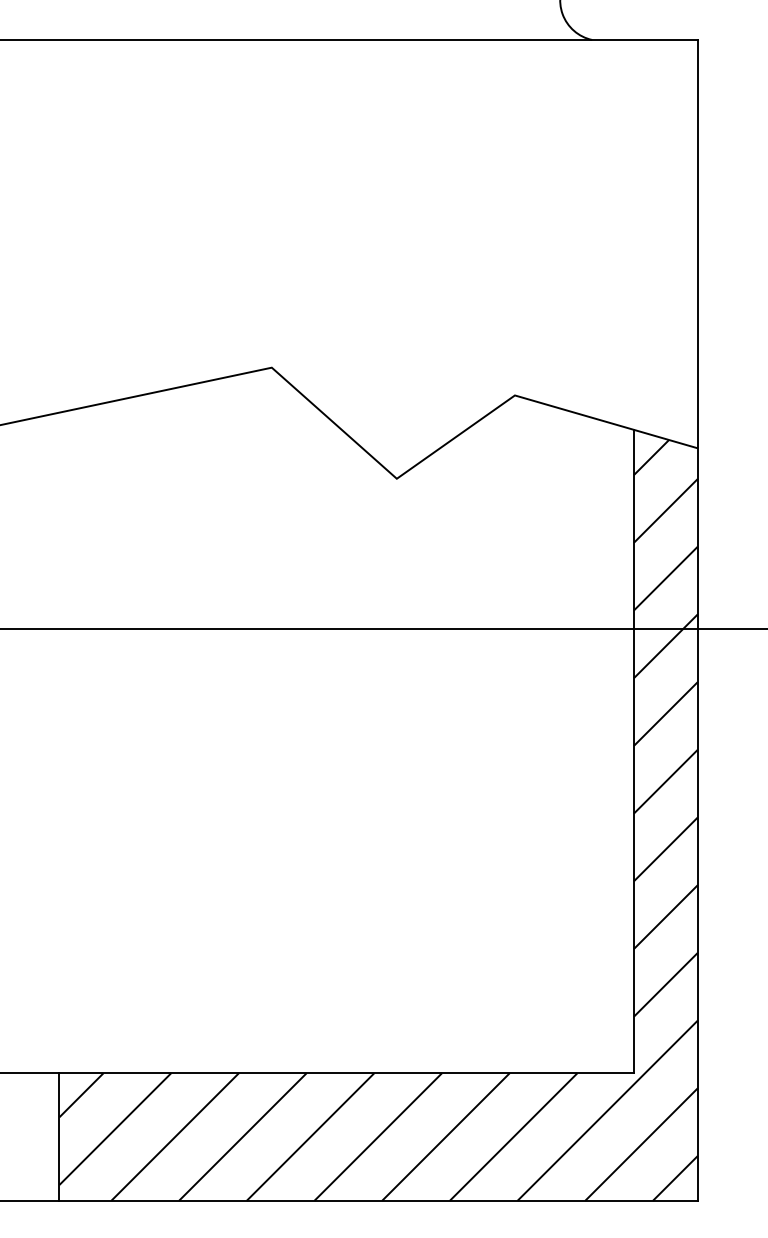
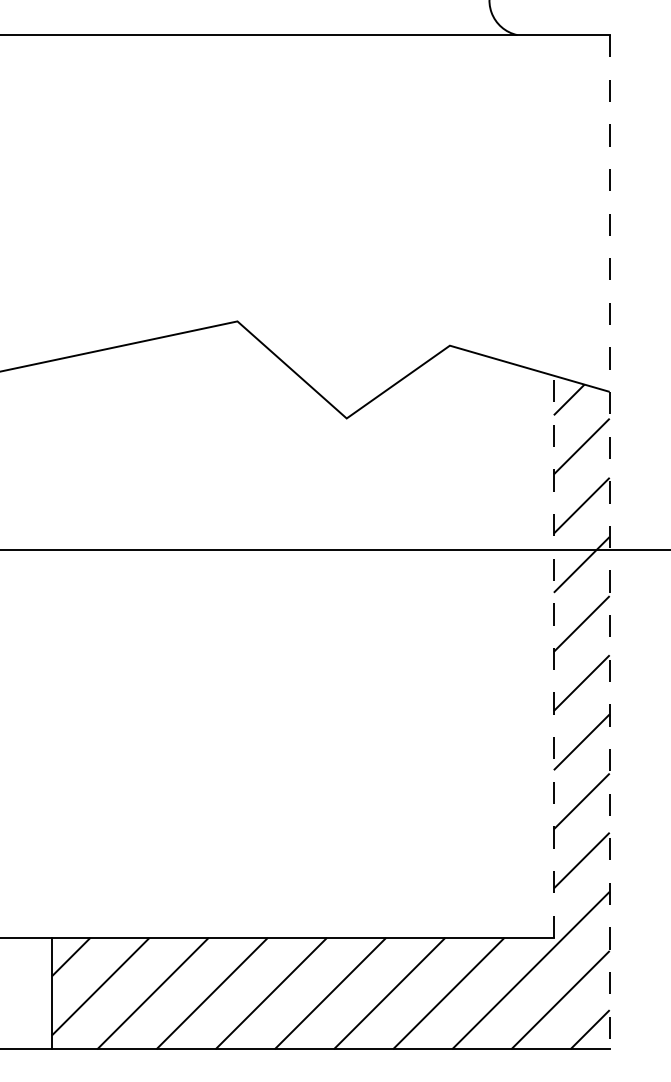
line: (697, 620) -> (609, 542), solid -> dashed
line: (633, 751) -> (553, 656), solid -> dashed

